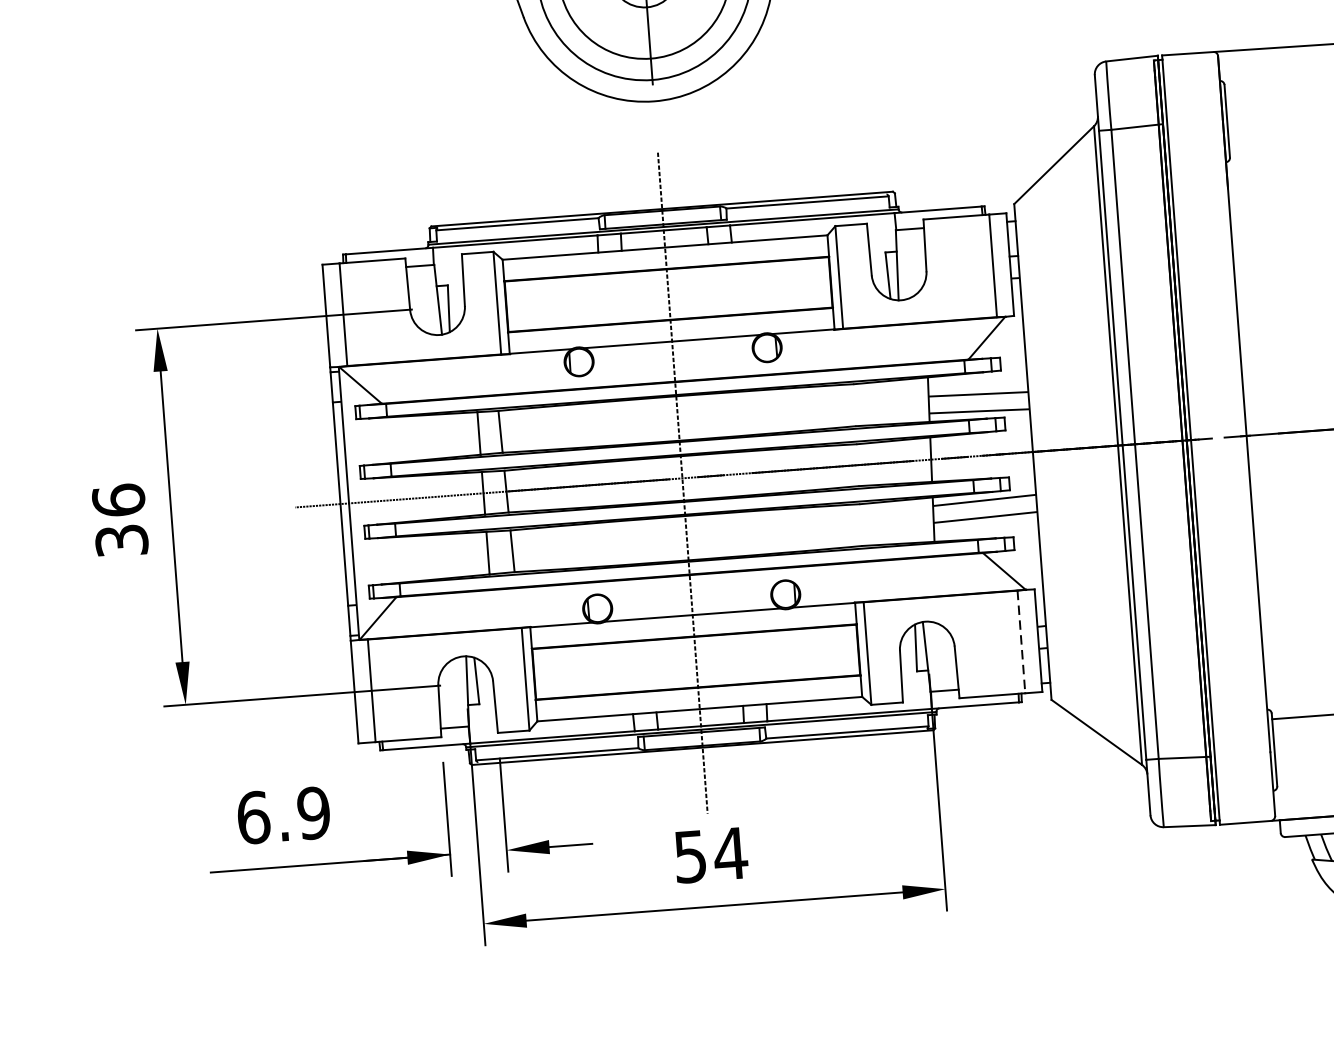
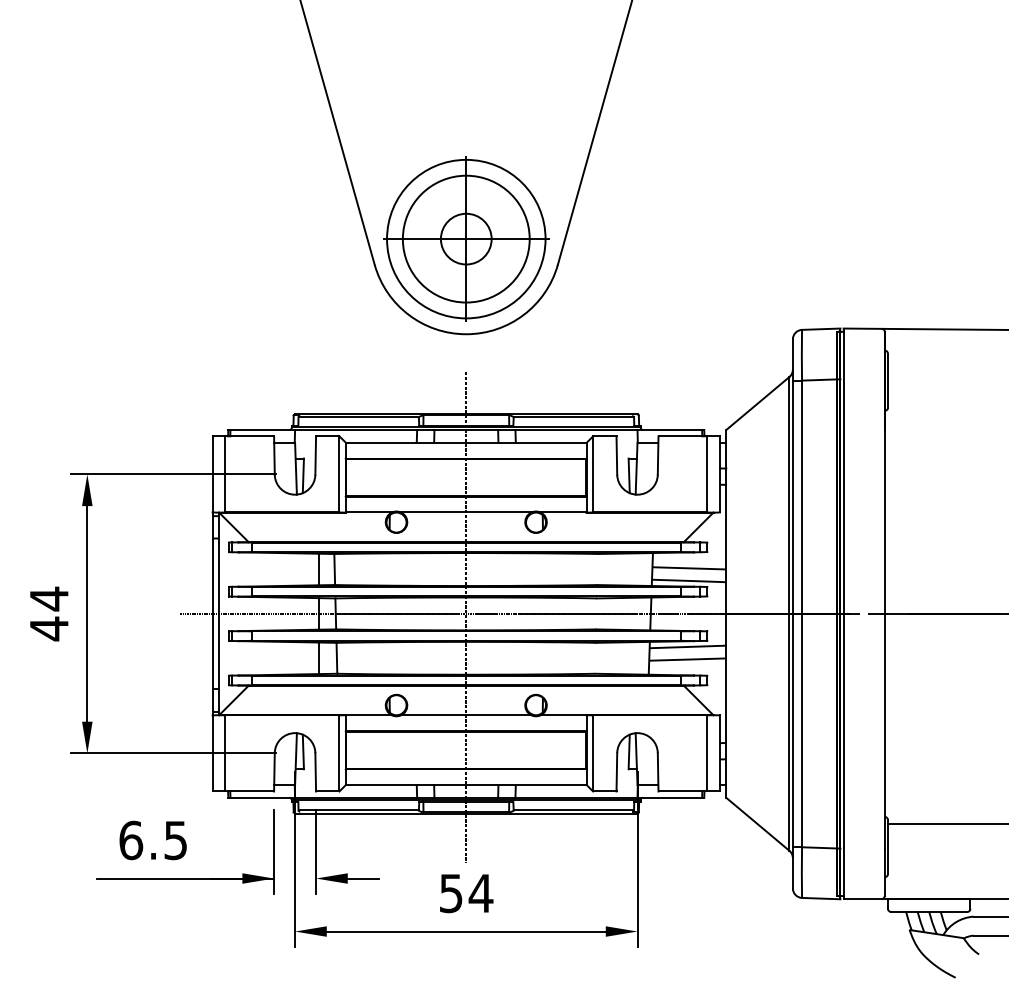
text: (119, 520) -> (48, 613), 36 -> 44
line: (1021, 642) -> (707, 753), dashed -> solid
text: (313, 811) -> (175, 839), 6.9 -> 6.5

